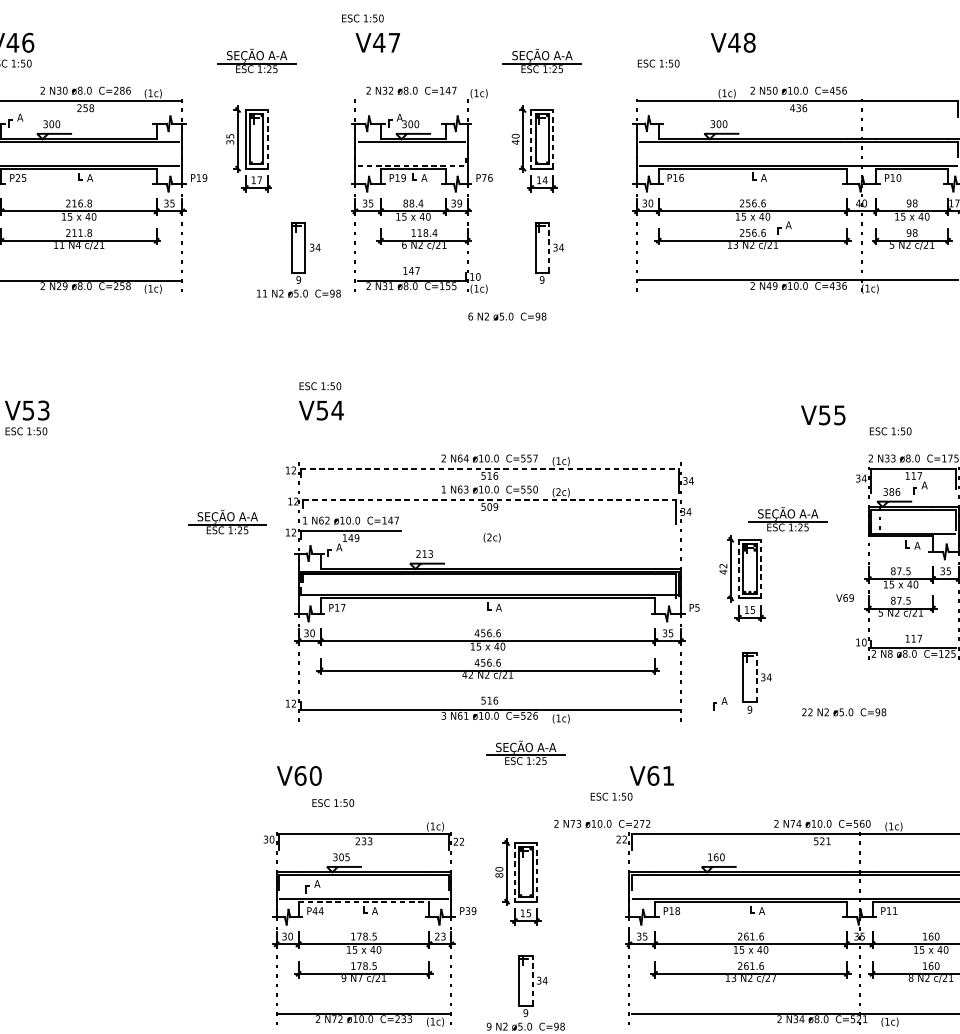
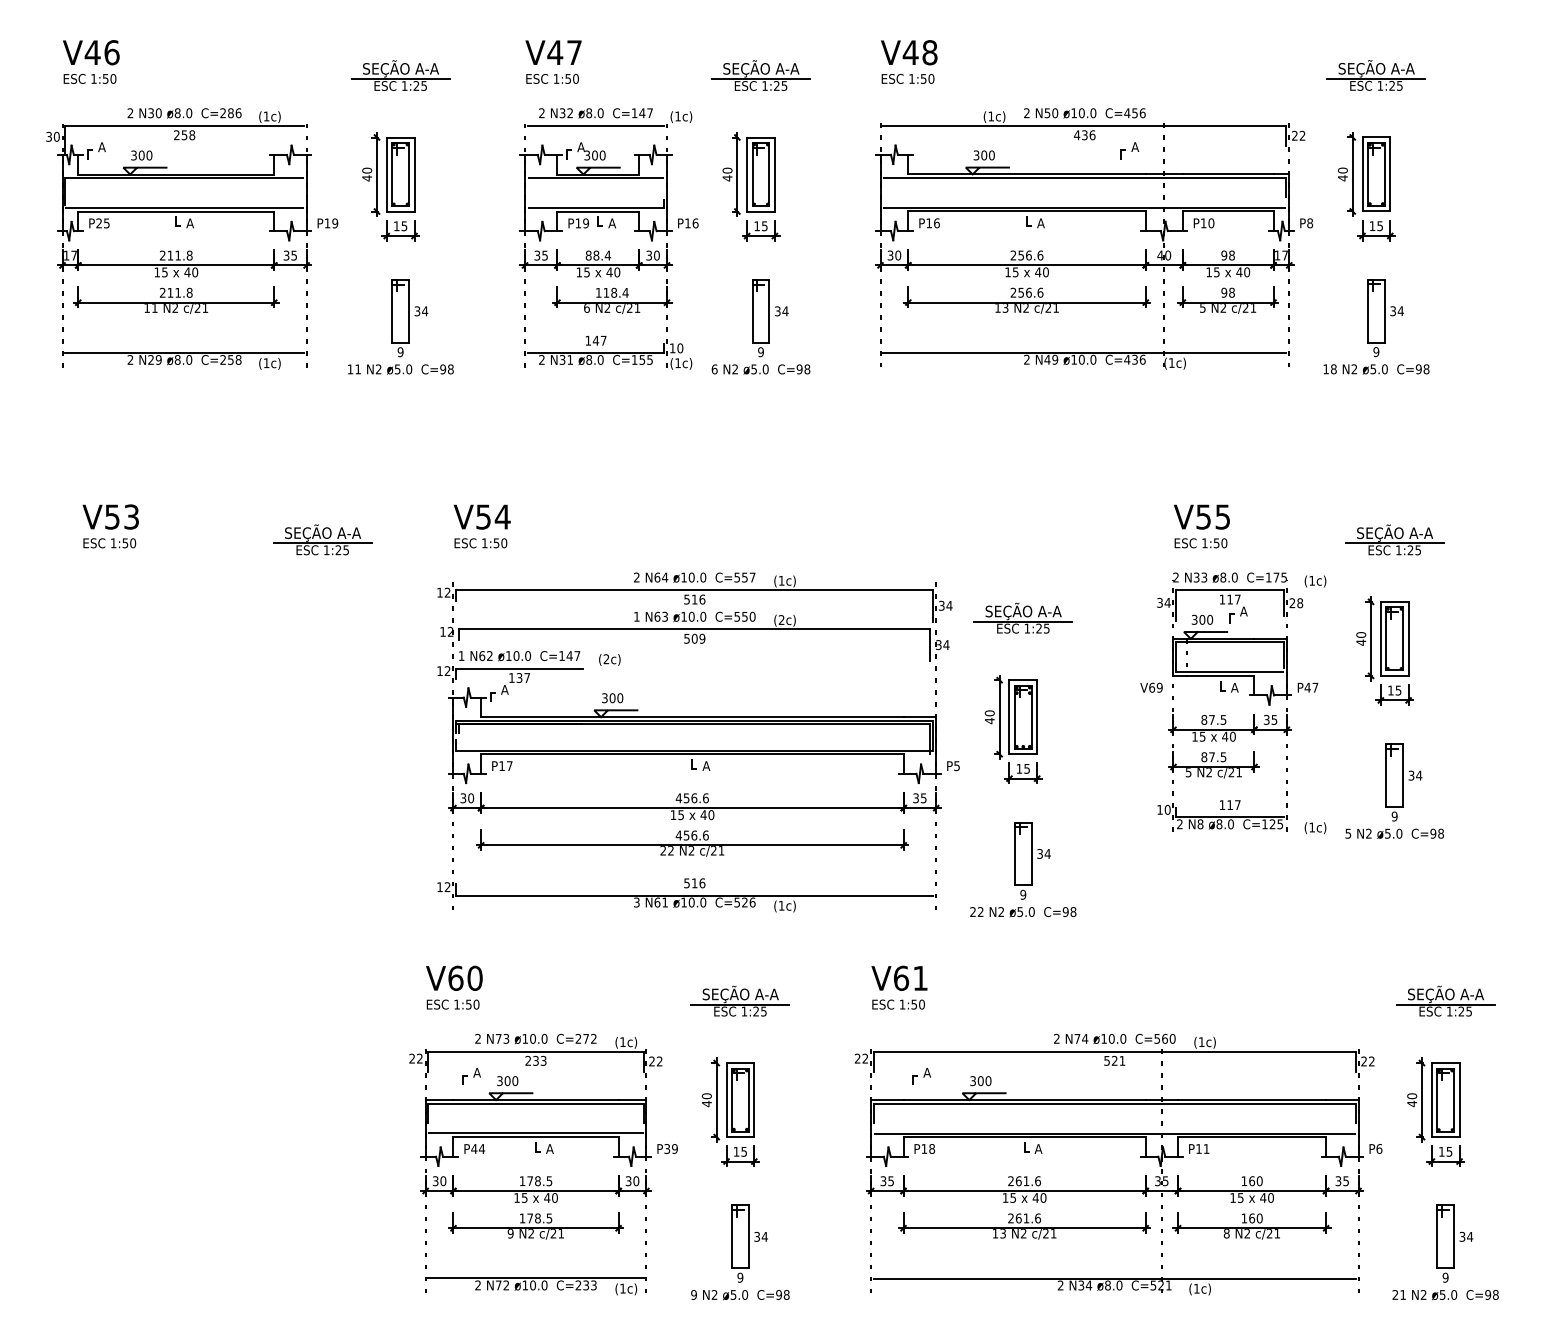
text: (362, 18) -> (552, 78), moved
text: (733, 42) -> (909, 52), moved
line: (411, 100) -> (595, 125), added
text: (230, 139) -> (367, 174), 35 -> 40
line: (267, 139) -> (414, 174), dashed -> solid
line: (552, 139) -> (774, 174), dashed -> solid
line: (531, 140) -> (747, 175), dashed -> solid
line: (415, 165) -> (601, 207), dashed -> solid
text: (483, 178) -> (687, 223), P76 -> P16
text: (259, 180) -> (404, 226), 17 -> 15
text: (544, 180) -> (764, 226), 14 -> 15
text: (80, 203) -> (178, 255), 216.8 -> 211.8
text: (459, 203) -> (656, 255), 39 -> 30
part: (784, 227) -> (1129, 150), moved
text: (78, 245) -> (175, 308), N4 -> N2
line: (548, 246) -> (769, 310), dashed -> solid
part: (298, 259) -> (400, 326), moved
text: (506, 316) -> (760, 369), moved
text: (320, 386) -> (480, 543), moved
text: (822, 414) -> (1201, 516), moved
line: (489, 468) -> (694, 590), dashed -> solid
text: (895, 491) -> (1206, 619), 386 -> 300
line: (489, 499) -> (694, 629), dashed -> solid
part: (787, 518) -> (1022, 617), moved
part: (227, 521) -> (322, 539), moved
text: (354, 537) -> (523, 677), 149 -> 137
text: (491, 537) -> (609, 659), moved
text: (424, 554) -> (612, 698), 213 -> 300
text: (723, 566) -> (989, 713), 42 -> 40
line: (761, 568) -> (1037, 716), dashed -> solid
line: (739, 569) -> (1009, 717), dashed -> solid
text: (845, 597) -> (1151, 687), moved
text: (464, 674) -> (663, 850), 42 -> 22
line: (756, 677) -> (1031, 853), dashed -> solid
part: (719, 703) -> (921, 1076), moved
text: (844, 712) -> (1023, 912), moved
part: (525, 752) -> (739, 1000), moved
text: (611, 796) -> (898, 1004), moved
text: (332, 802) -> (452, 1004), moved
text: (601, 823) -> (535, 1038), moved
text: (268, 839) -> (415, 1058), 30 -> 22
text: (347, 857) -> (515, 1081), 305 -> 300
text: (712, 857) -> (976, 1081), 160 -> 300
line: (537, 871) -> (754, 1099), dashed -> solid
line: (514, 872) -> (726, 1100), dashed -> solid
text: (499, 875) -> (706, 1103), 80 -> 40
part: (312, 886) -> (471, 1076), moved
line: (364, 901) -> (536, 1137), dashed -> solid
text: (440, 936) -> (632, 1181), 23 -> 30
text: (359, 978) -> (530, 1233), N7 -> N2
text: (773, 978) -> (1053, 1233), c/27 -> c/21
line: (532, 980) -> (748, 1236), dashed -> solid

